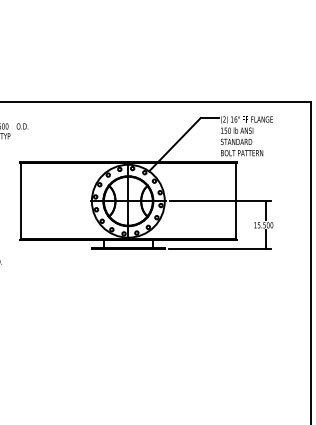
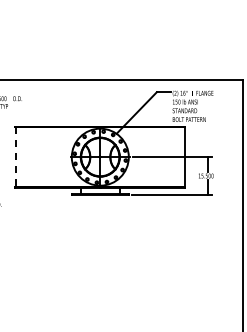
line: (21, 201) -> (16, 157), solid -> dashed

